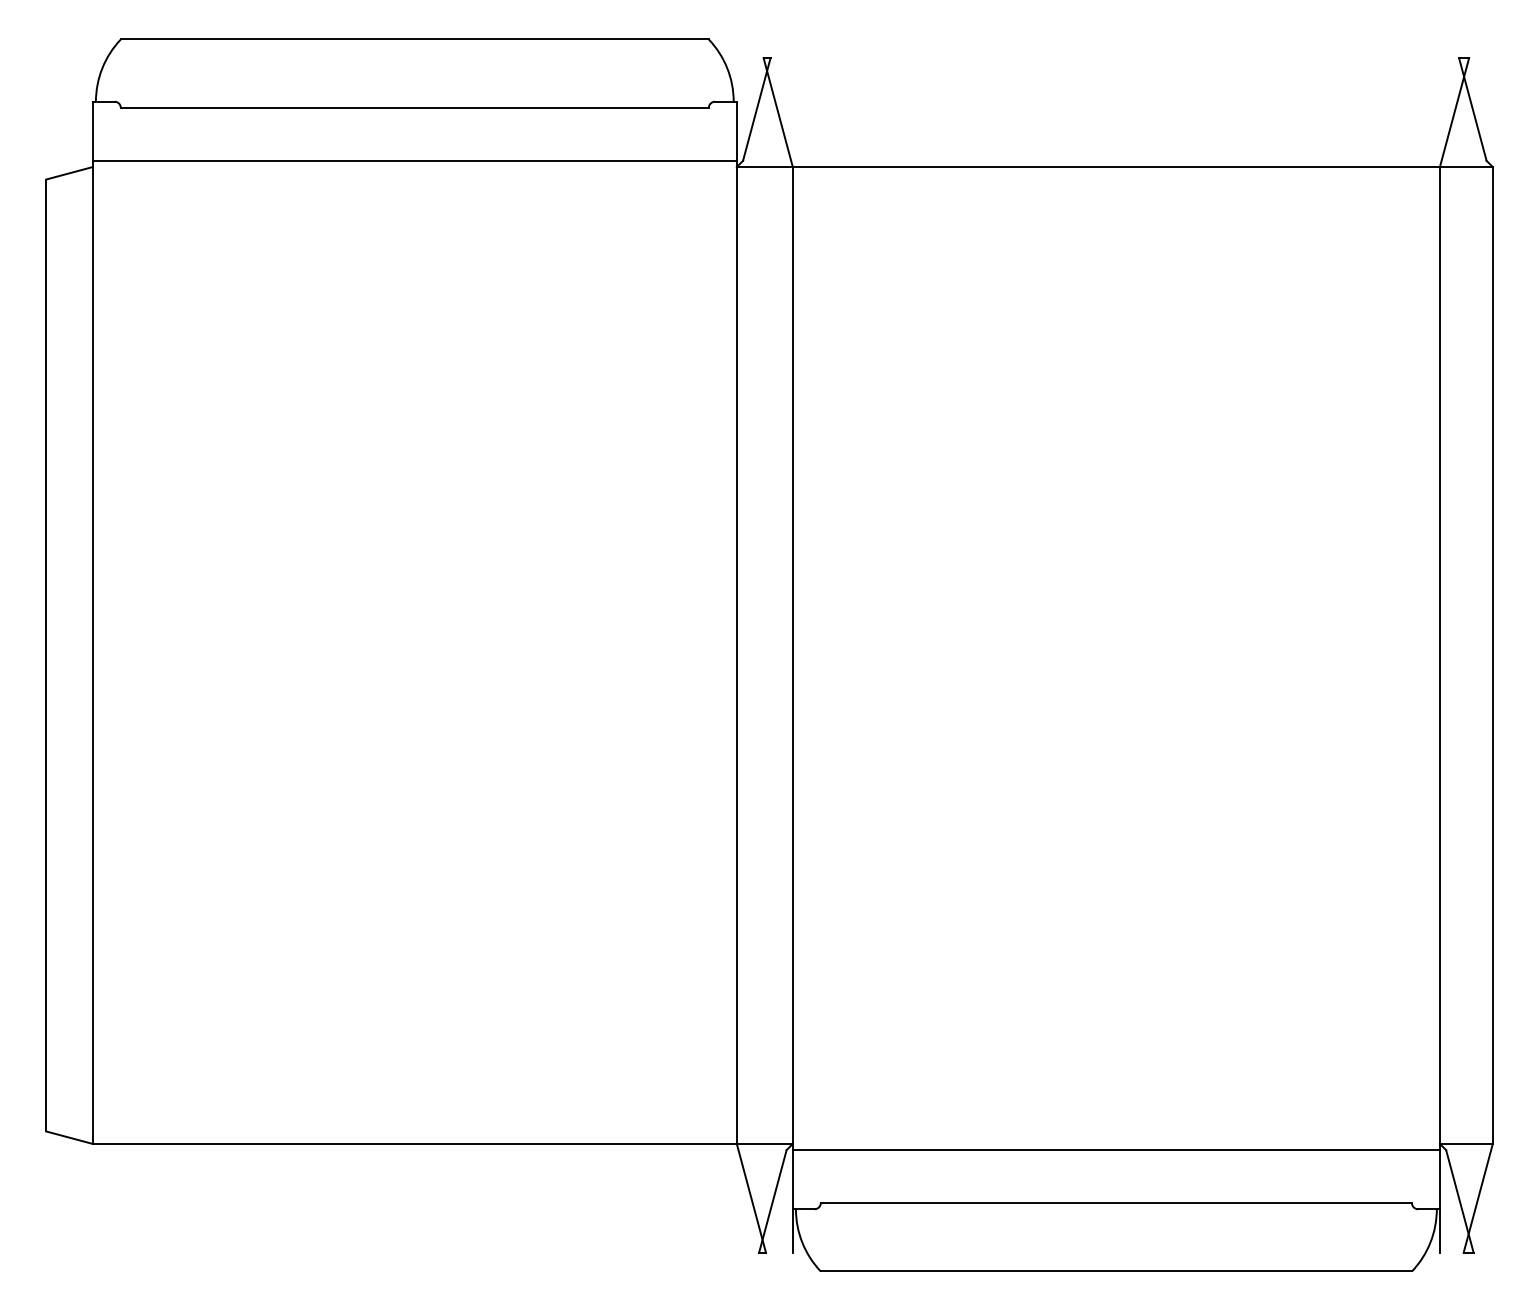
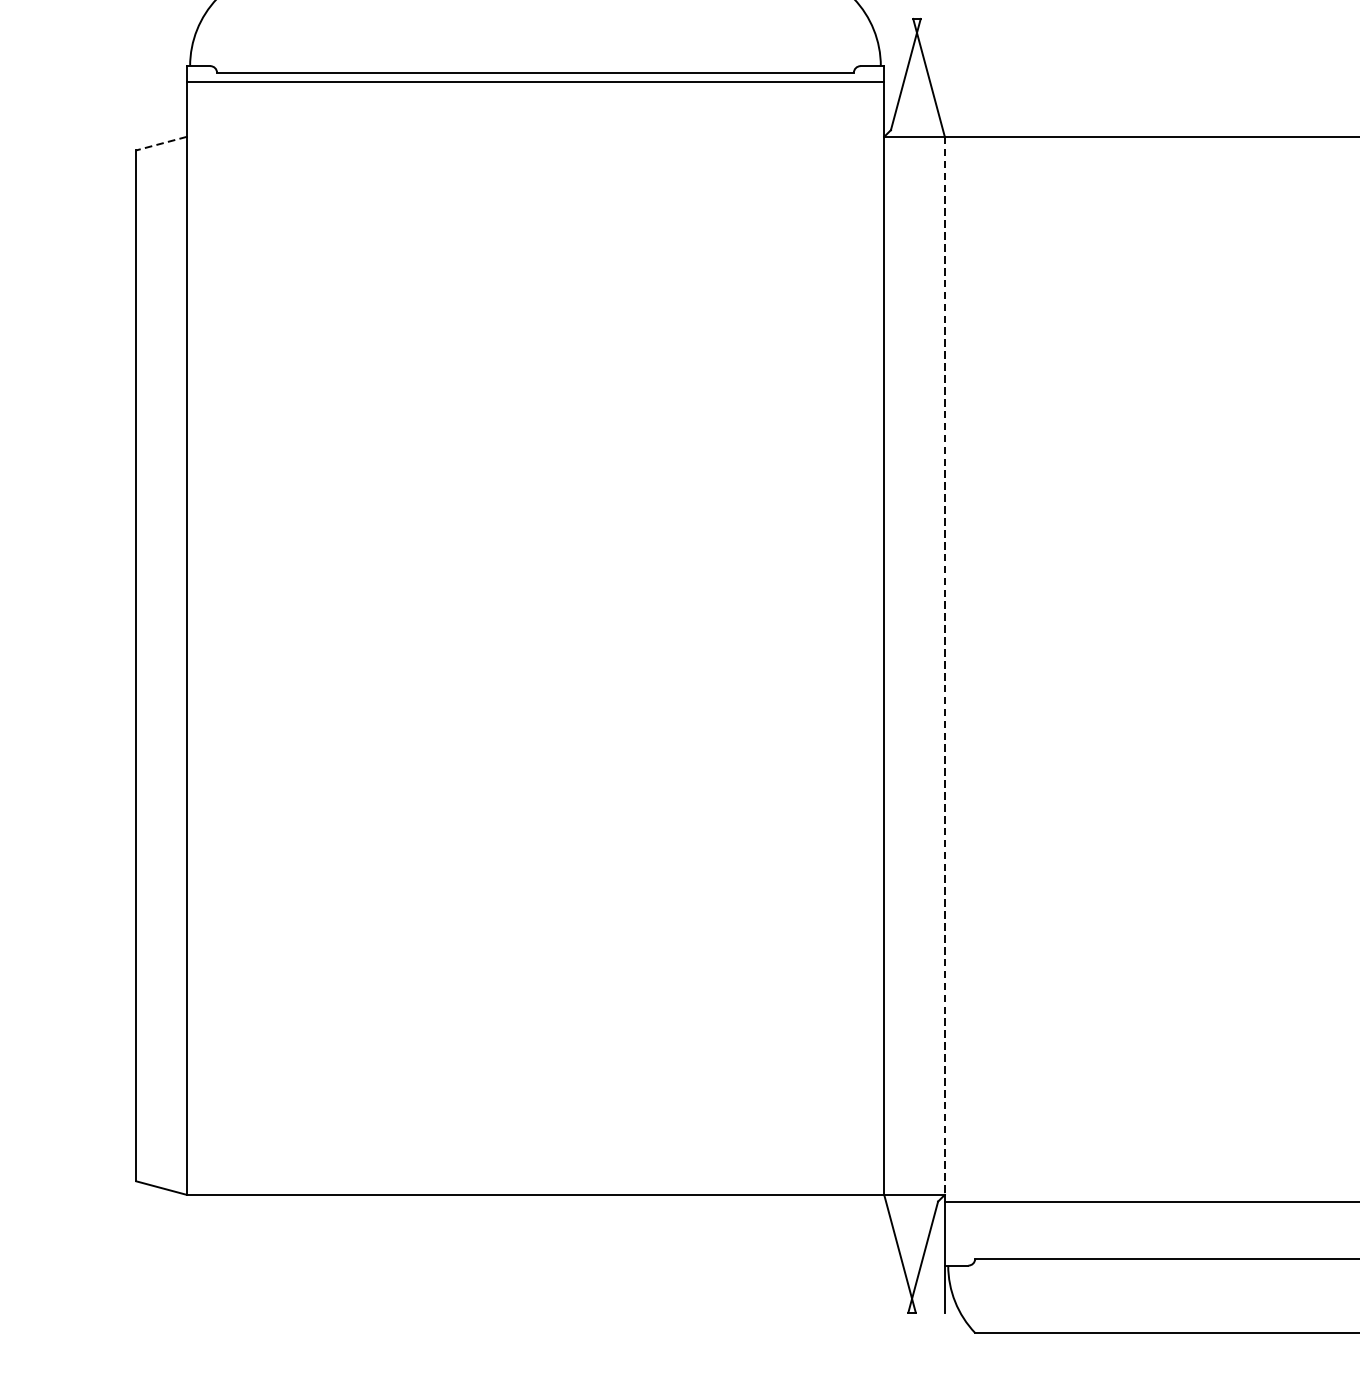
line: (414, 160) -> (535, 82), moved
line: (69, 173) -> (161, 143), solid -> dashed
line: (792, 656) -> (944, 666), solid -> dashed

